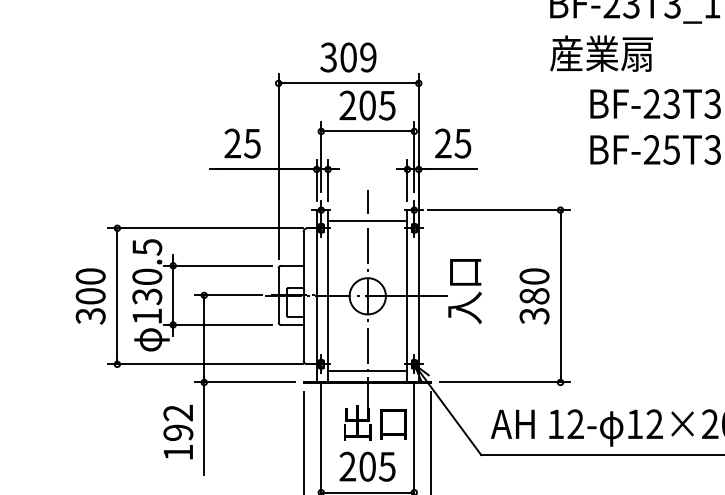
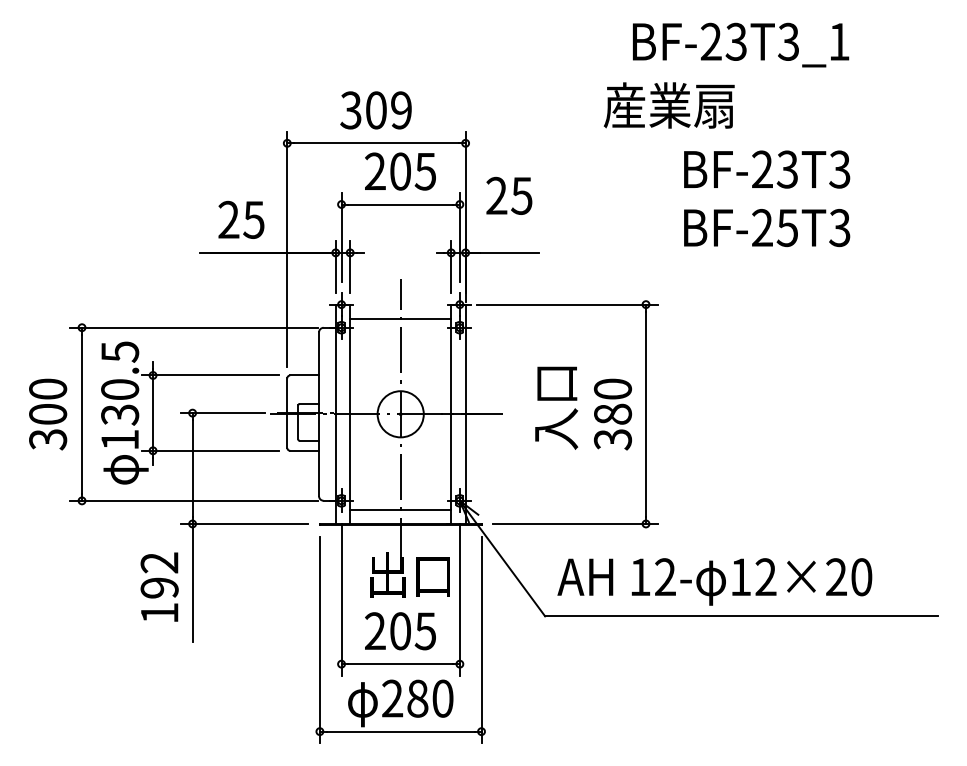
text: (600, 53) -> (668, 105), moved
text: (453, 143) -> (509, 195), moved
text: (465, 290) -> (556, 407), moved

